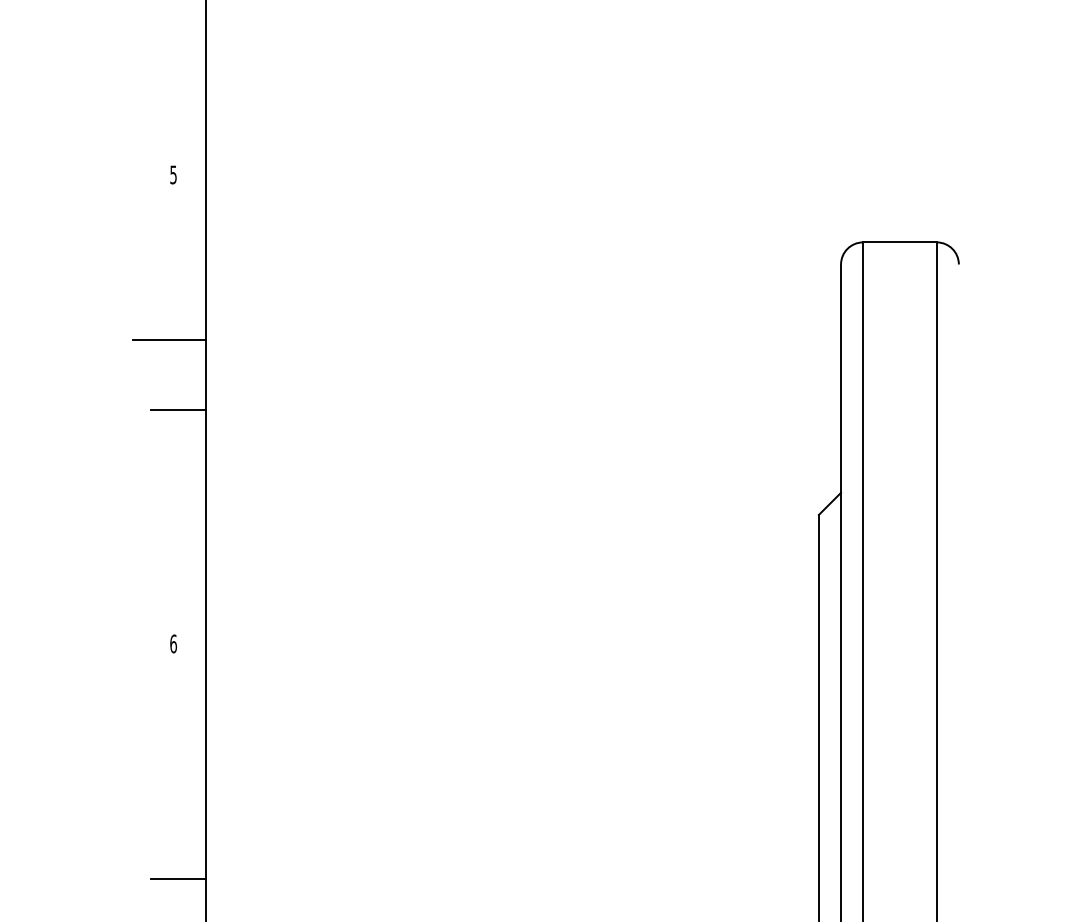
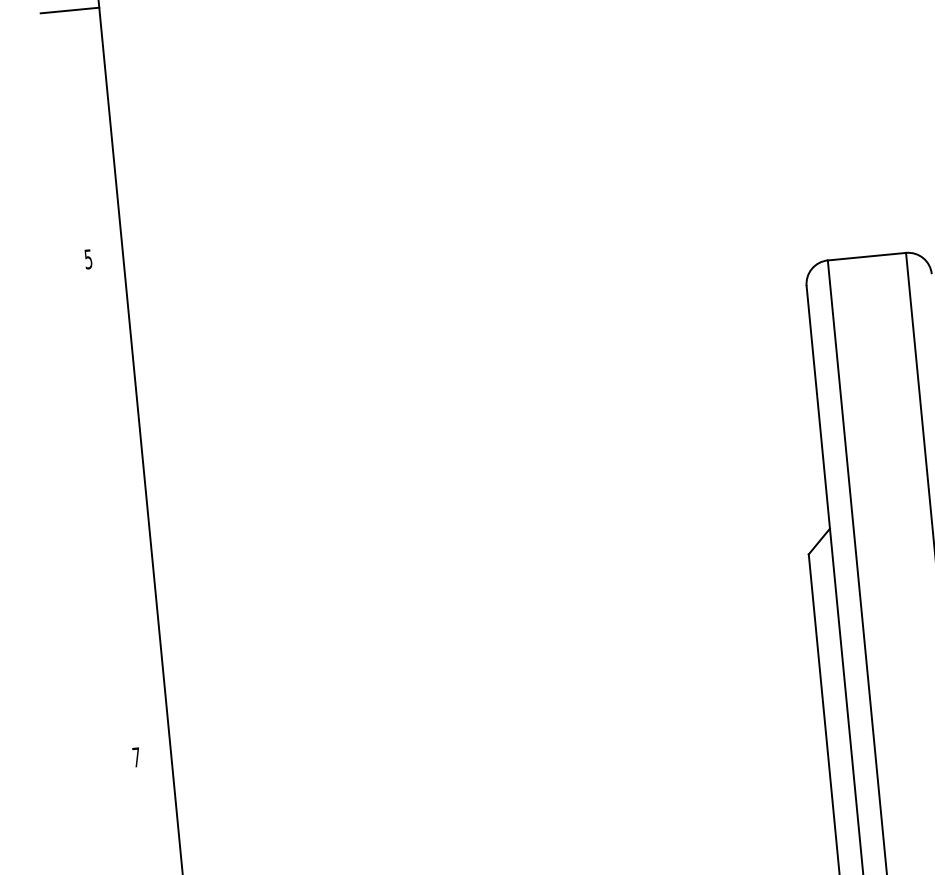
line: (169, 339) -> (101, 434), removed
line: (178, 410) -> (117, 508), removed
text: (173, 643) -> (136, 756), 6 -> 7

